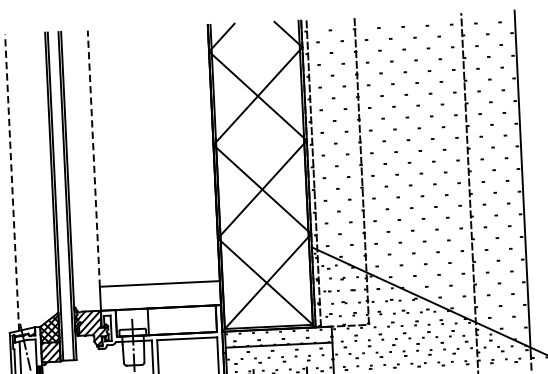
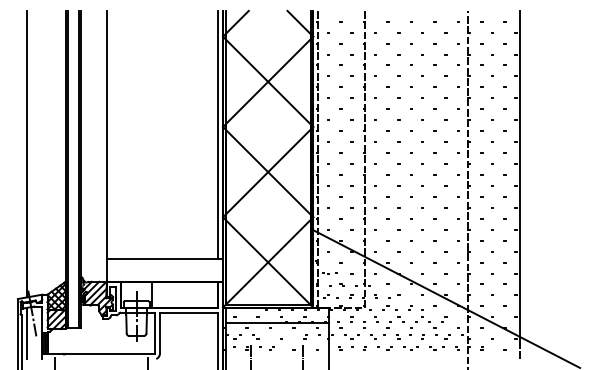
line: (208, 153) -> (217, 134), added
line: (93, 158) -> (106, 134), dashed -> solid
line: (11, 182) -> (26, 153), dashed -> solid

